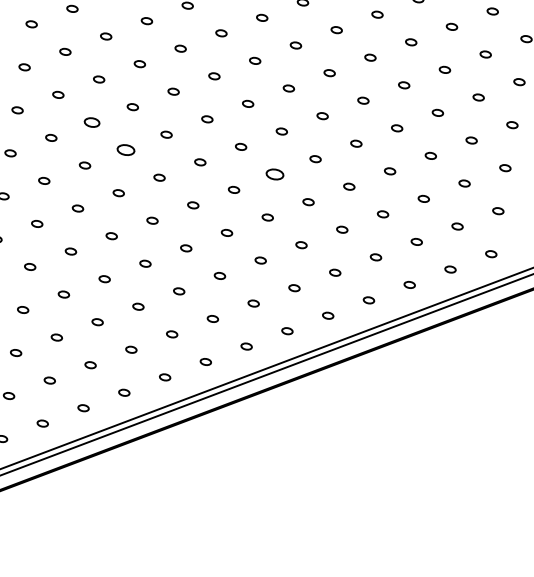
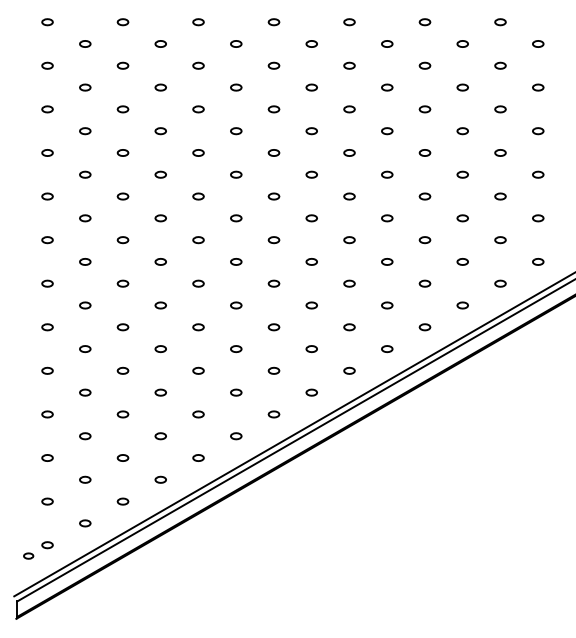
part: (91, 122) -> (122, 196), size x0.71
part: (125, 150) -> (160, 218), size x0.62
part: (274, 174) -> (311, 218), size x0.62

